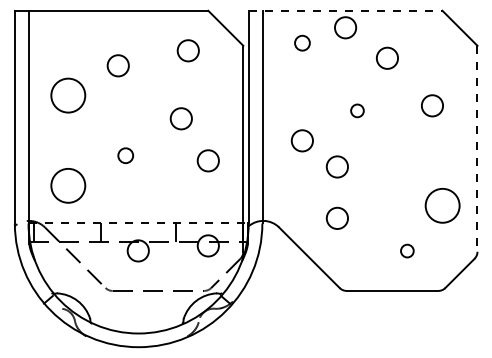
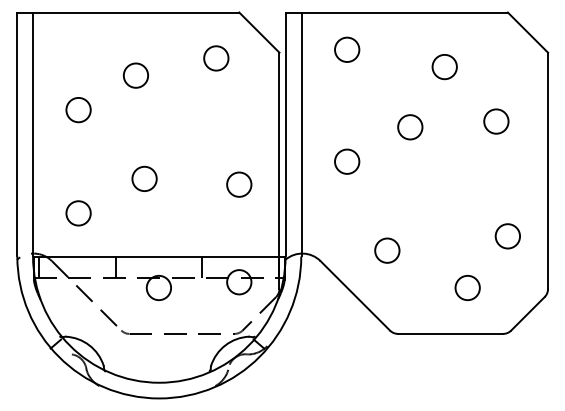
line: (346, 10) -> (397, 12), dashed -> solid
circle: (345, 28) -> (396, 32), removed
circle: (302, 43) -> (347, 49), size x1.43
circle: (68, 96) -> (78, 110), size x0.62
circle: (357, 111) -> (410, 127), size x1.67
circle: (181, 118) -> (208, 136), removed
line: (477, 149) -> (548, 171), dashed -> solid
circle: (125, 155) -> (144, 178), size x1.43
circle: (337, 166) -> (387, 191), removed
circle: (68, 185) -> (78, 213), size x0.62
circle: (442, 206) -> (507, 236), size x0.62
line: (138, 223) -> (159, 256), dashed -> solid
circle: (407, 251) -> (467, 288), size x1.67

